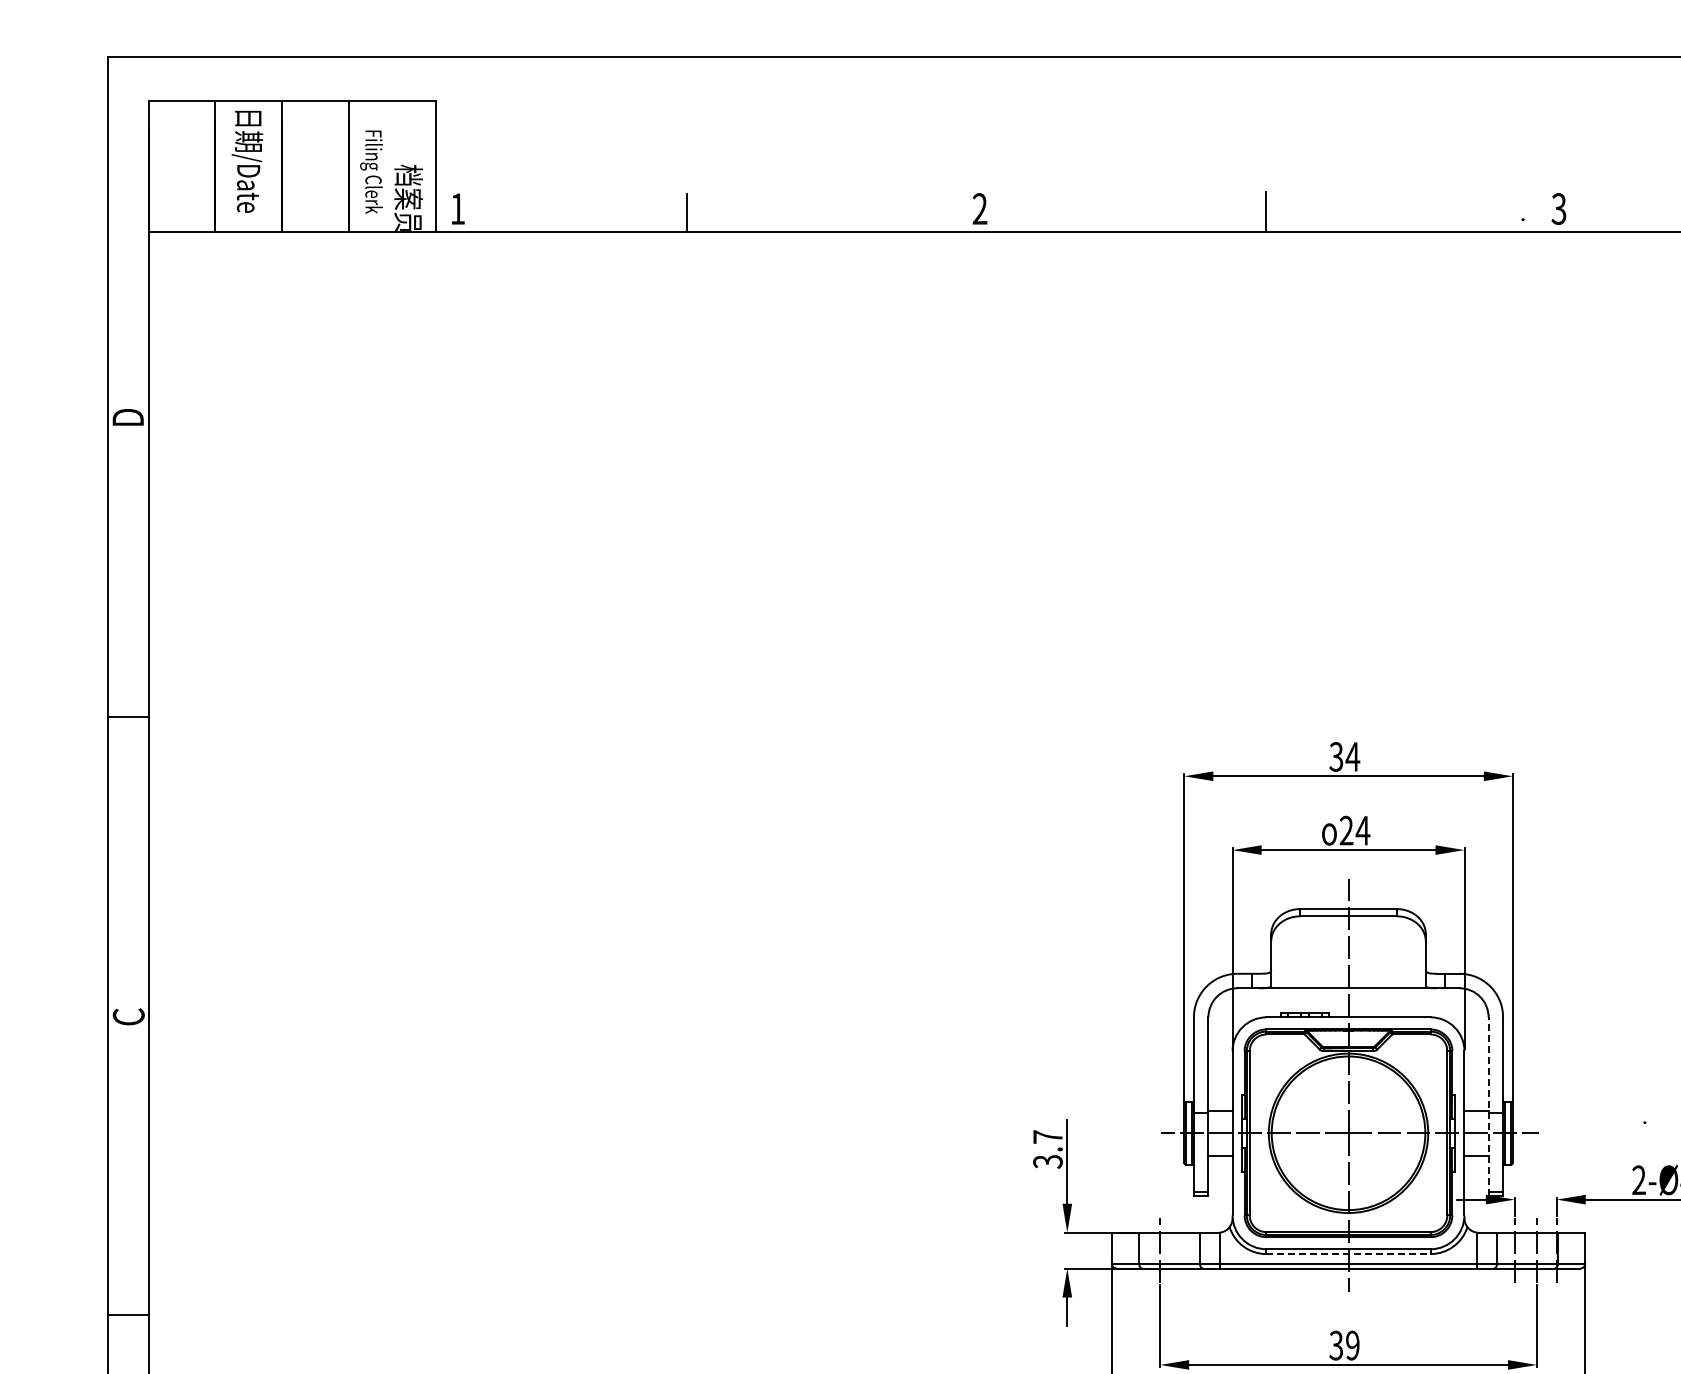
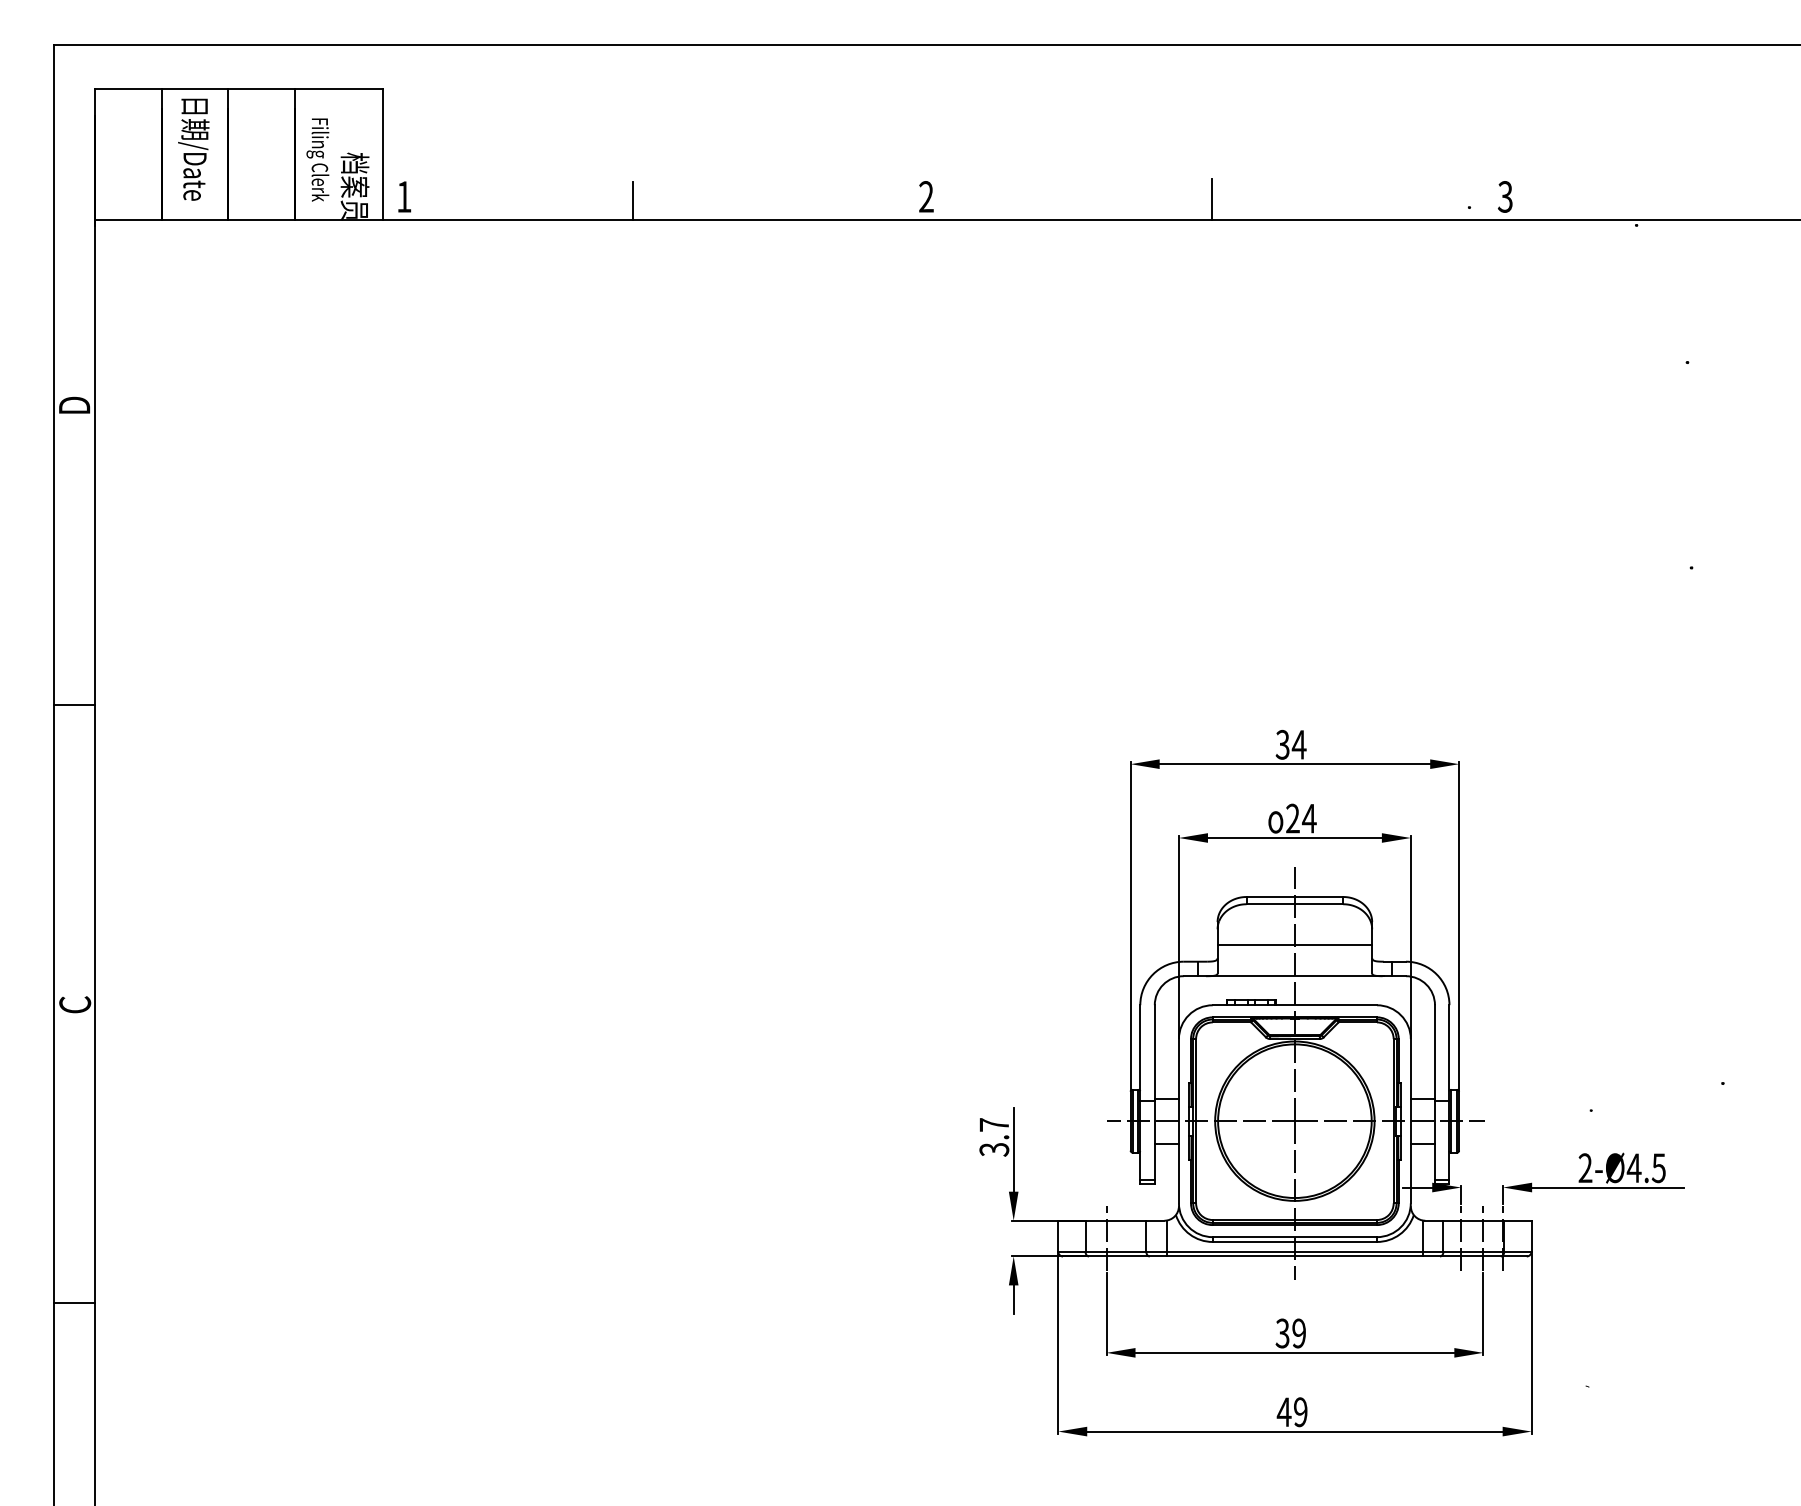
line: (1348, 956) -> (1294, 944), added
line: (1488, 1106) -> (1434, 1094), dashed -> solid
line: (1349, 1253) -> (1295, 1241), dashed -> solid

